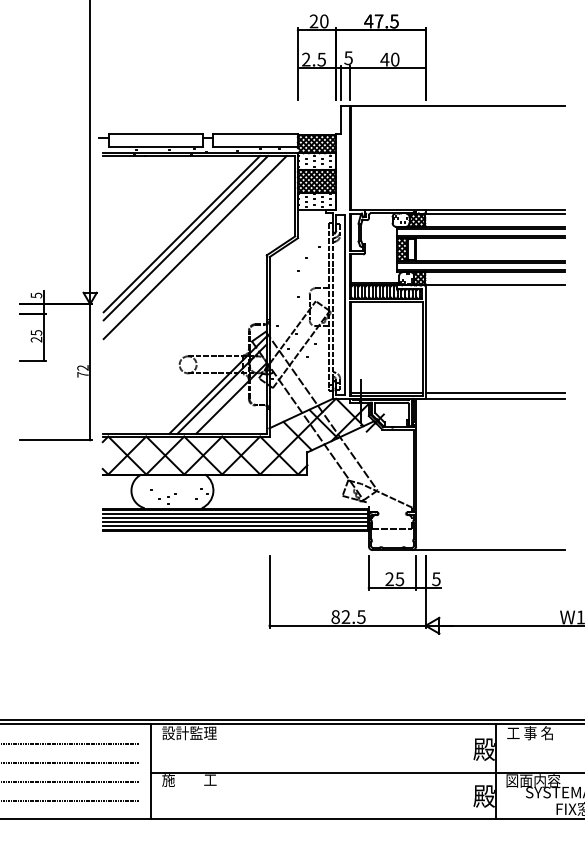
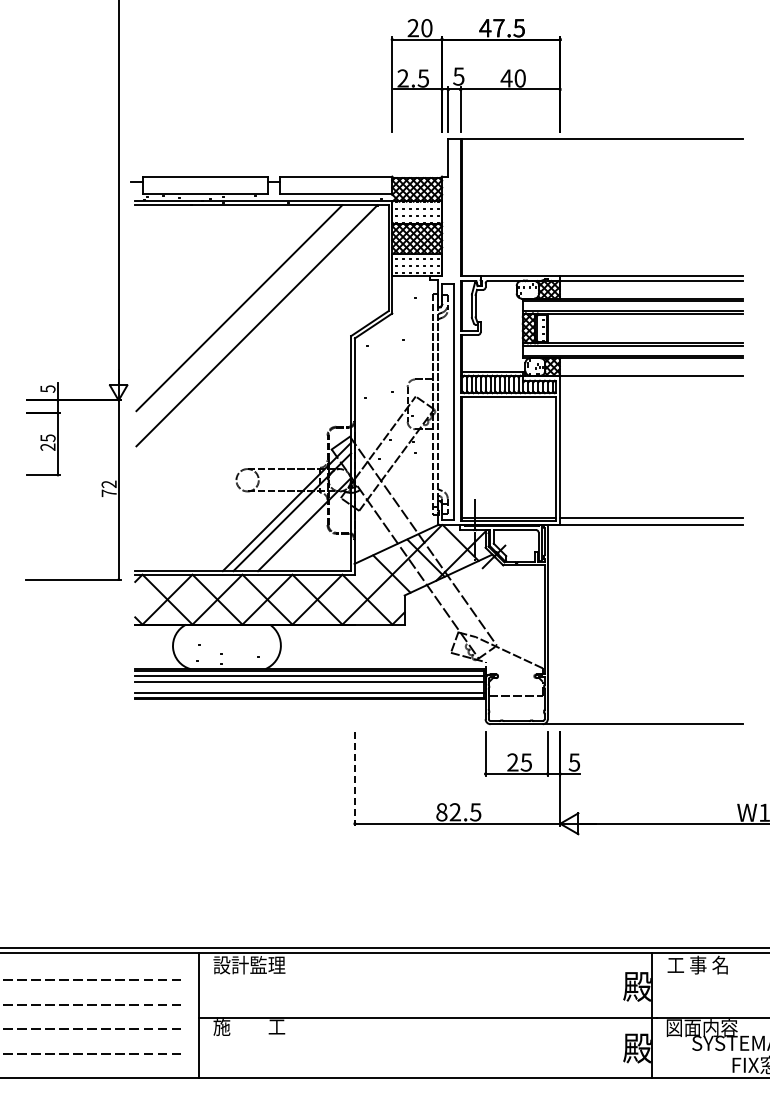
line: (185, 238) -> (244, 313), removed
line: (235, 522) -> (309, 687), removed
line: (269, 592) -> (354, 779), solid -> dashed

